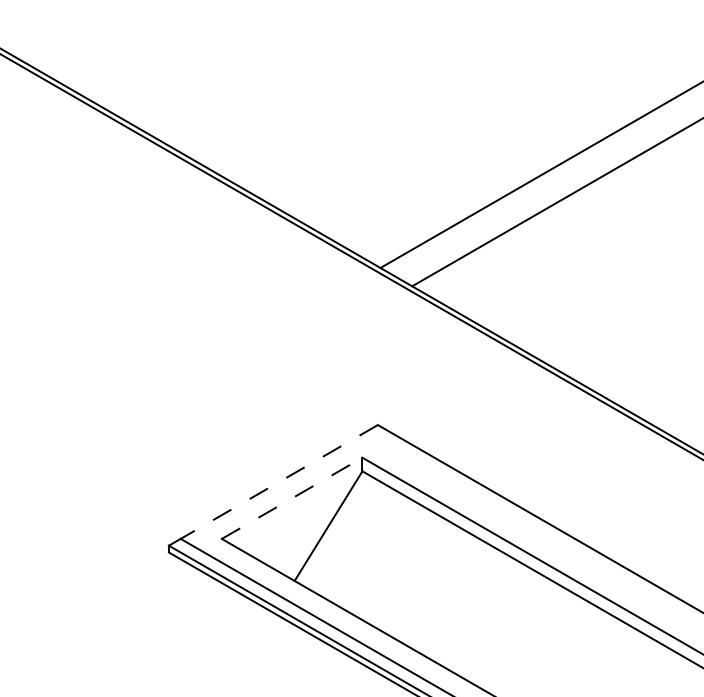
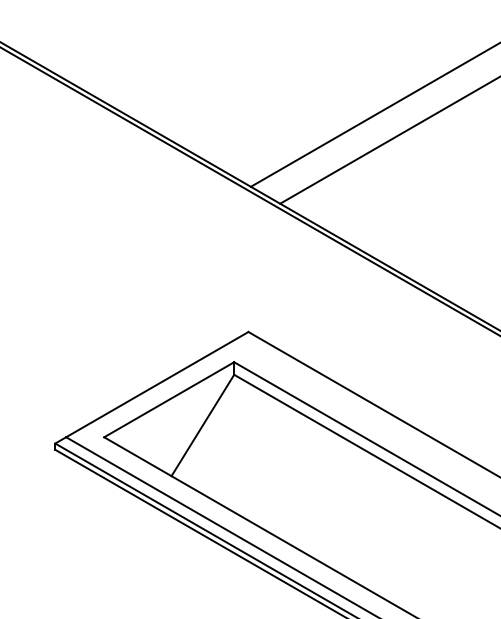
line: (279, 481) -> (157, 384), dashed -> solid
line: (292, 498) -> (169, 399), dashed -> solid

